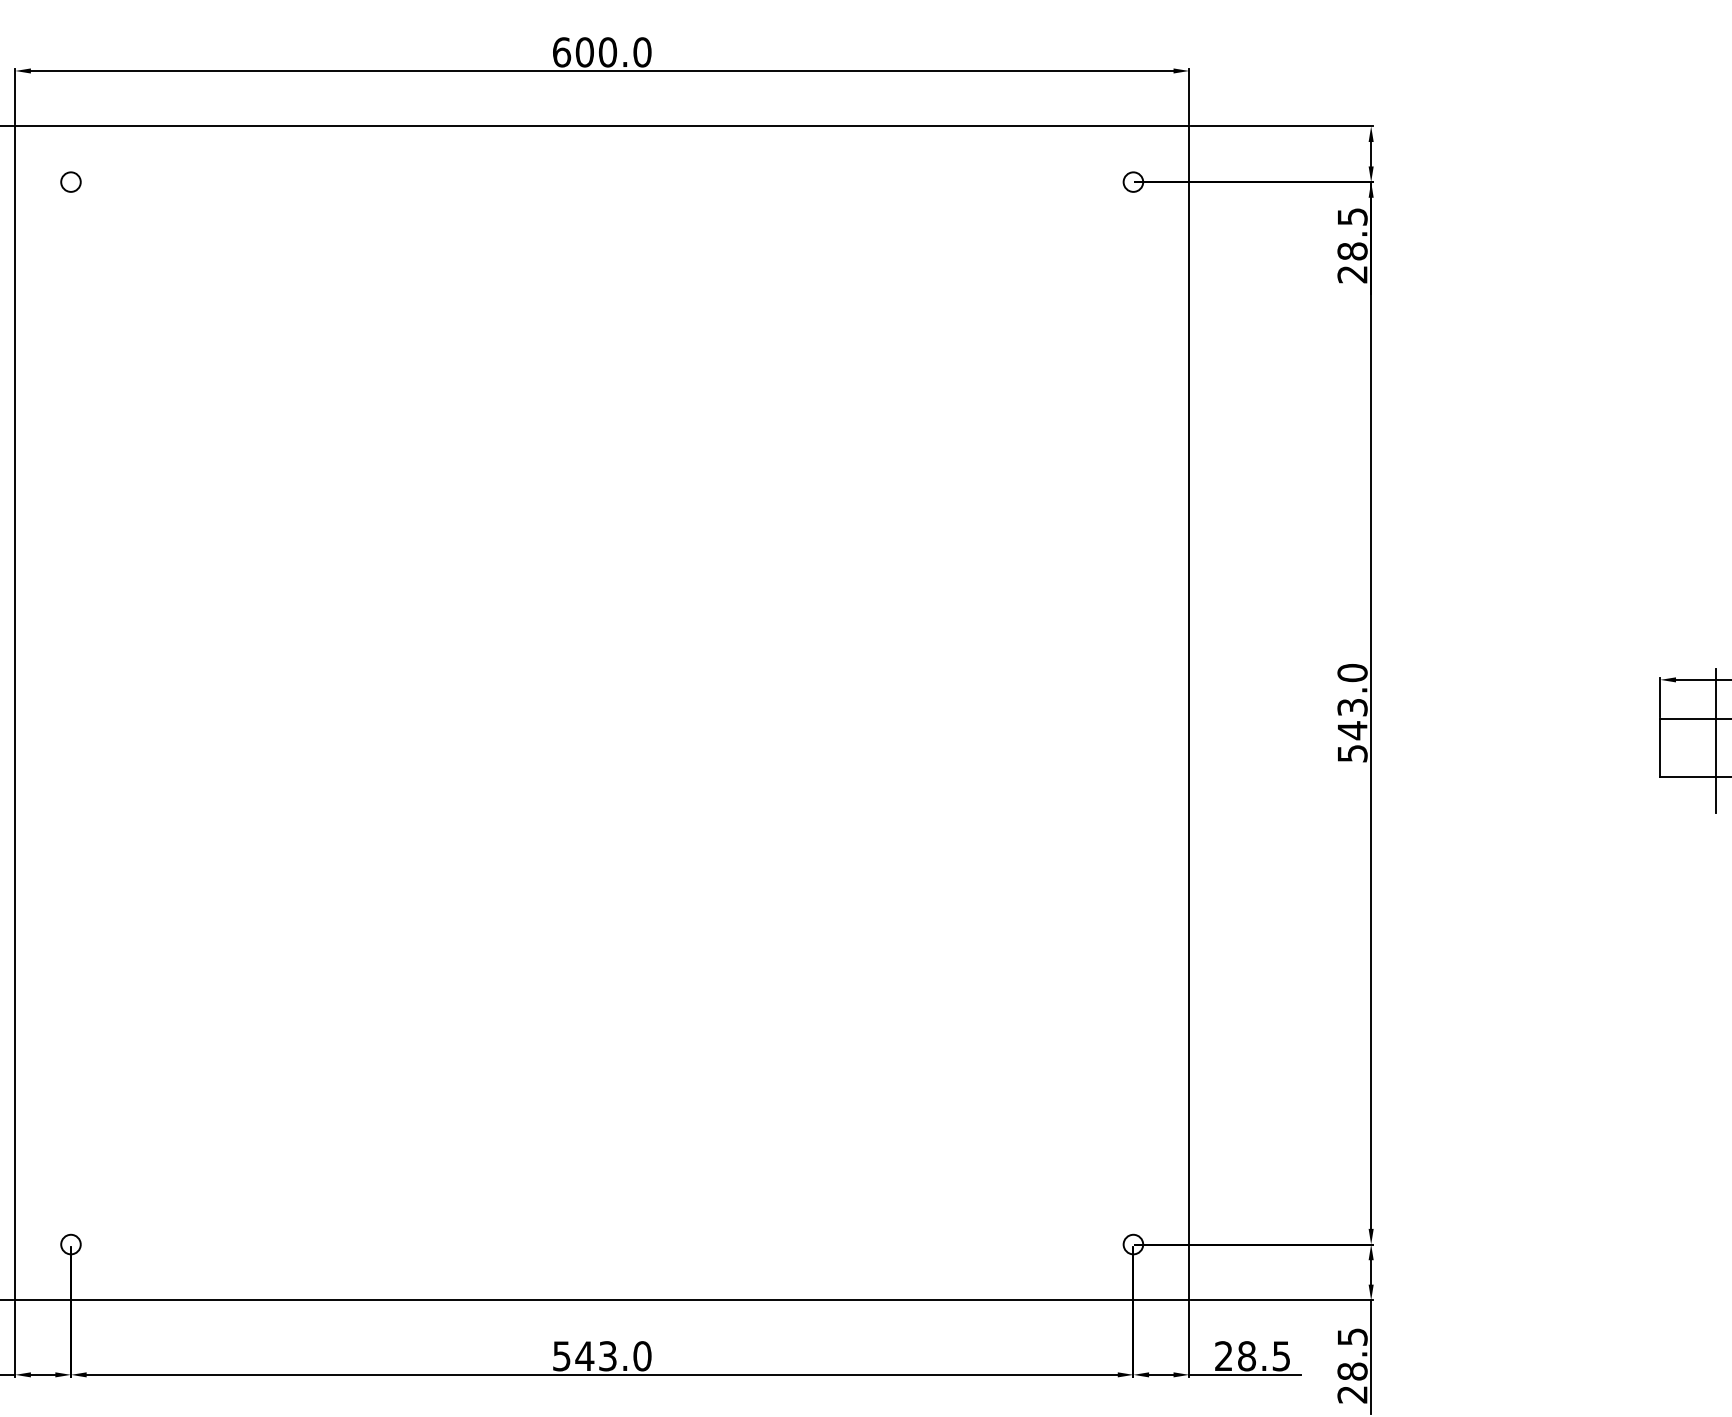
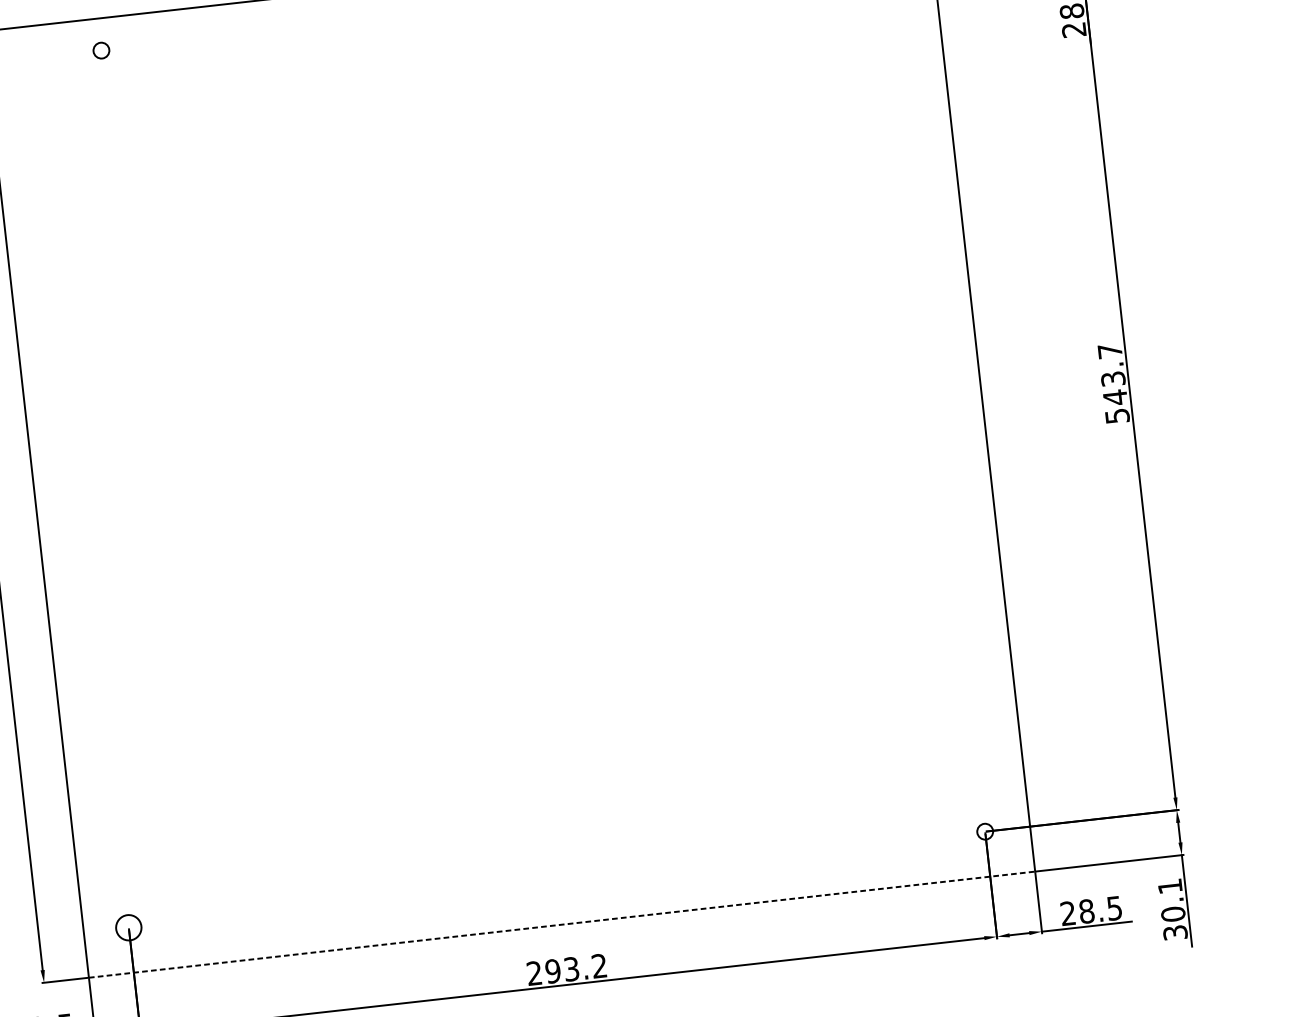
circle: (70, 181) -> (100, 50), moved
text: (1352, 673) -> (1110, 351), 543.0 -> 543.7
circle: (70, 1244) -> (128, 927), size x1.6
line: (602, 1300) -> (562, 924), solid -> dashed
text: (602, 1356) -> (567, 969), 543.0 -> 293.2
text: (1352, 1365) -> (1172, 909), 28.5 -> 30.1

